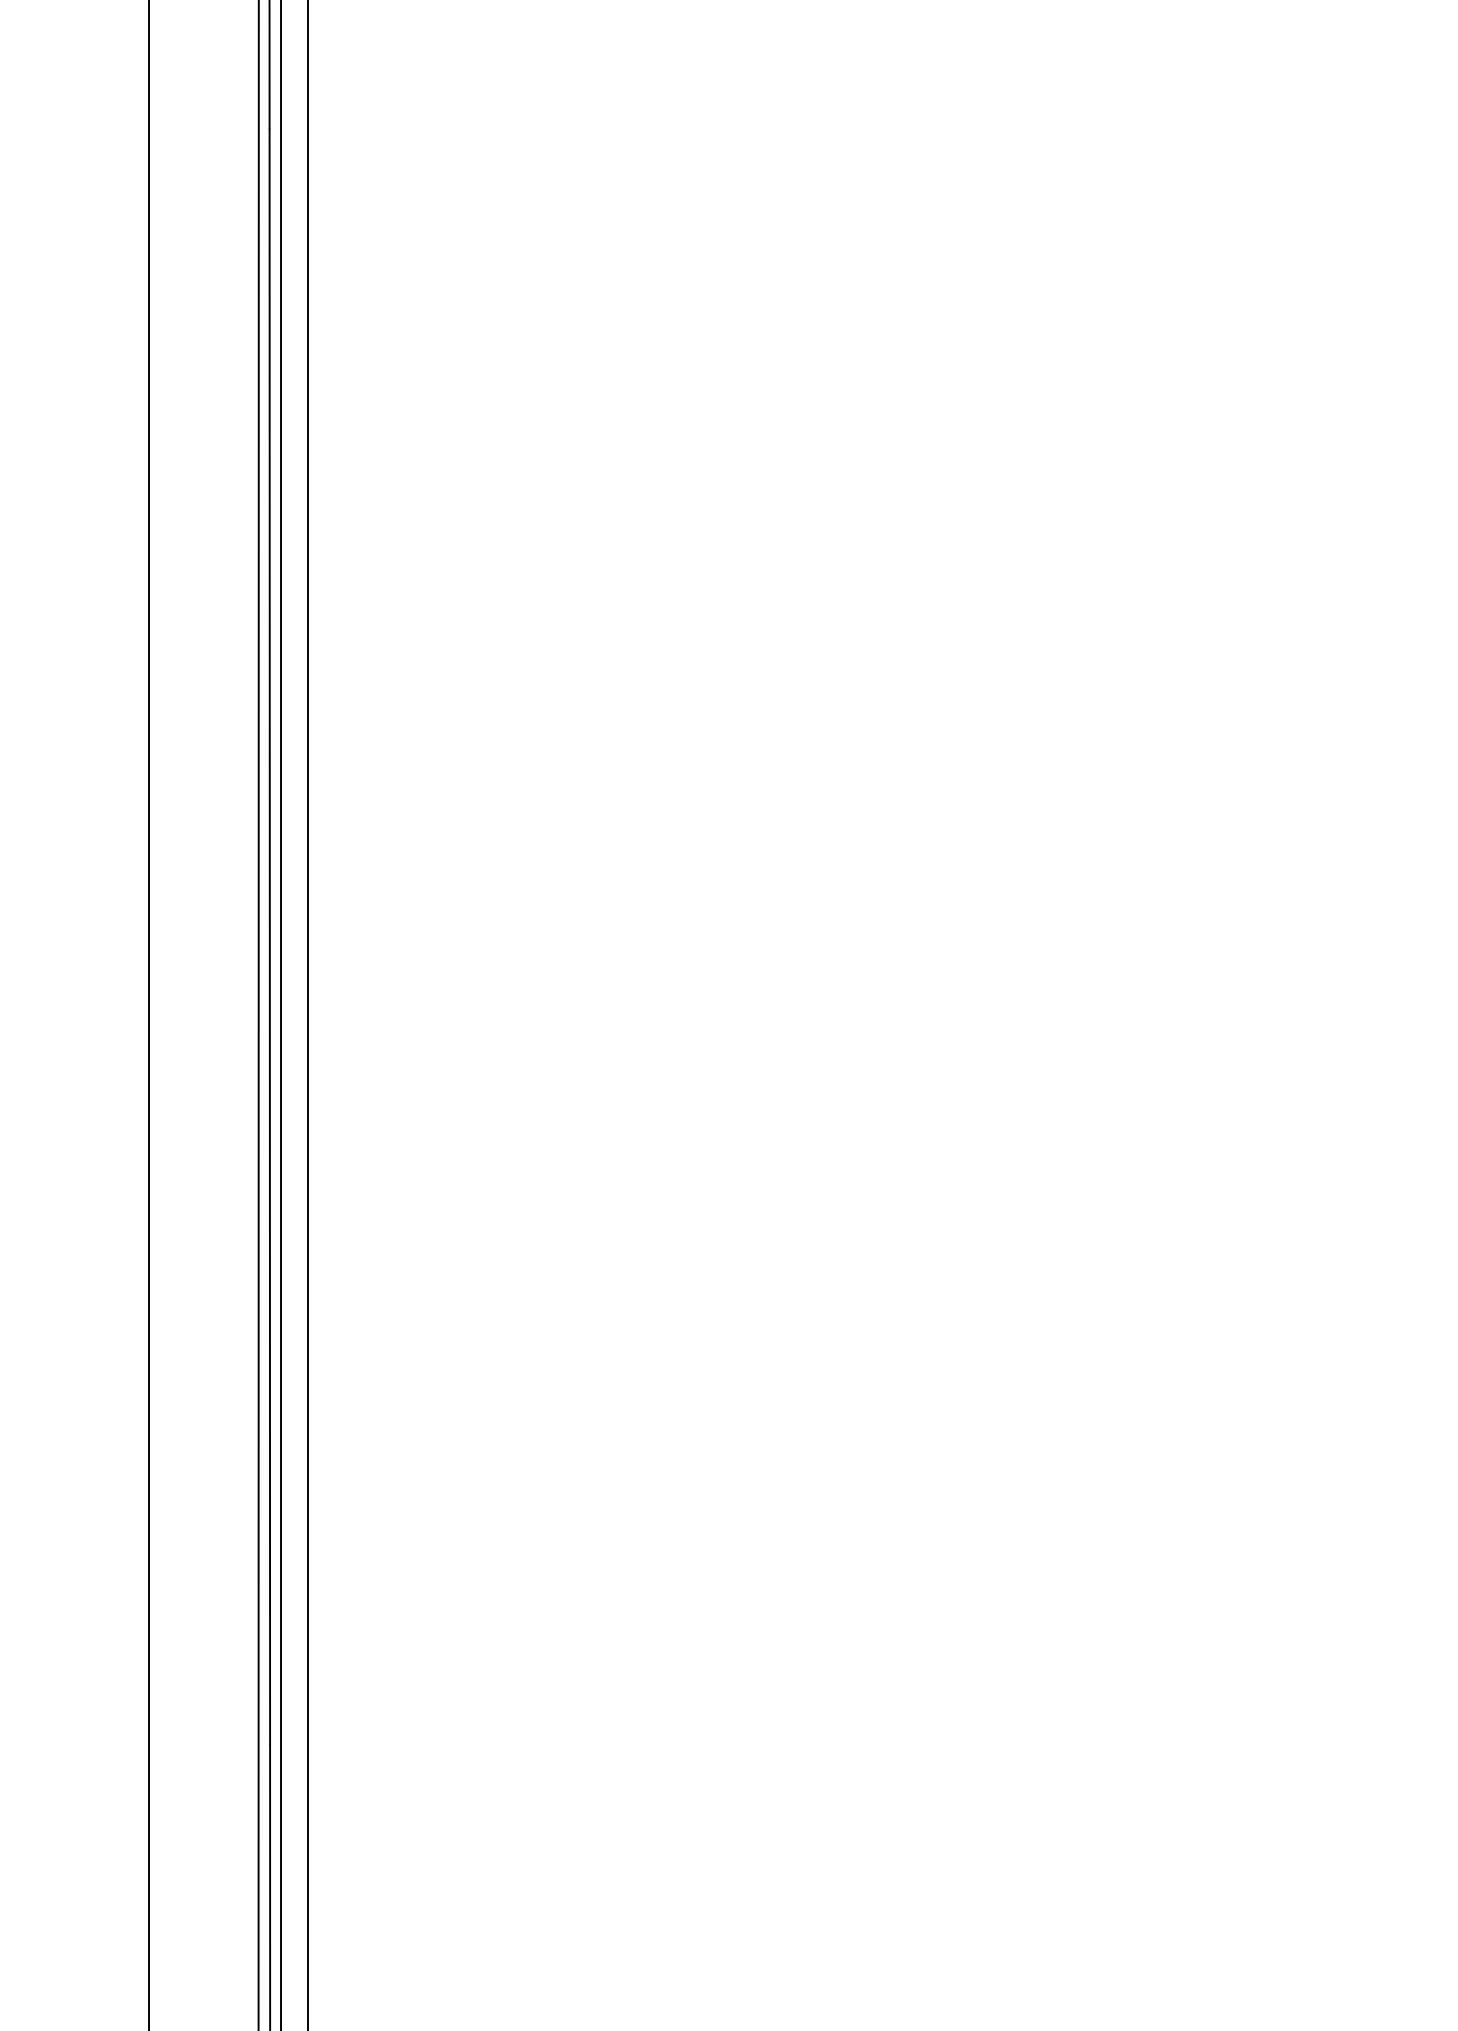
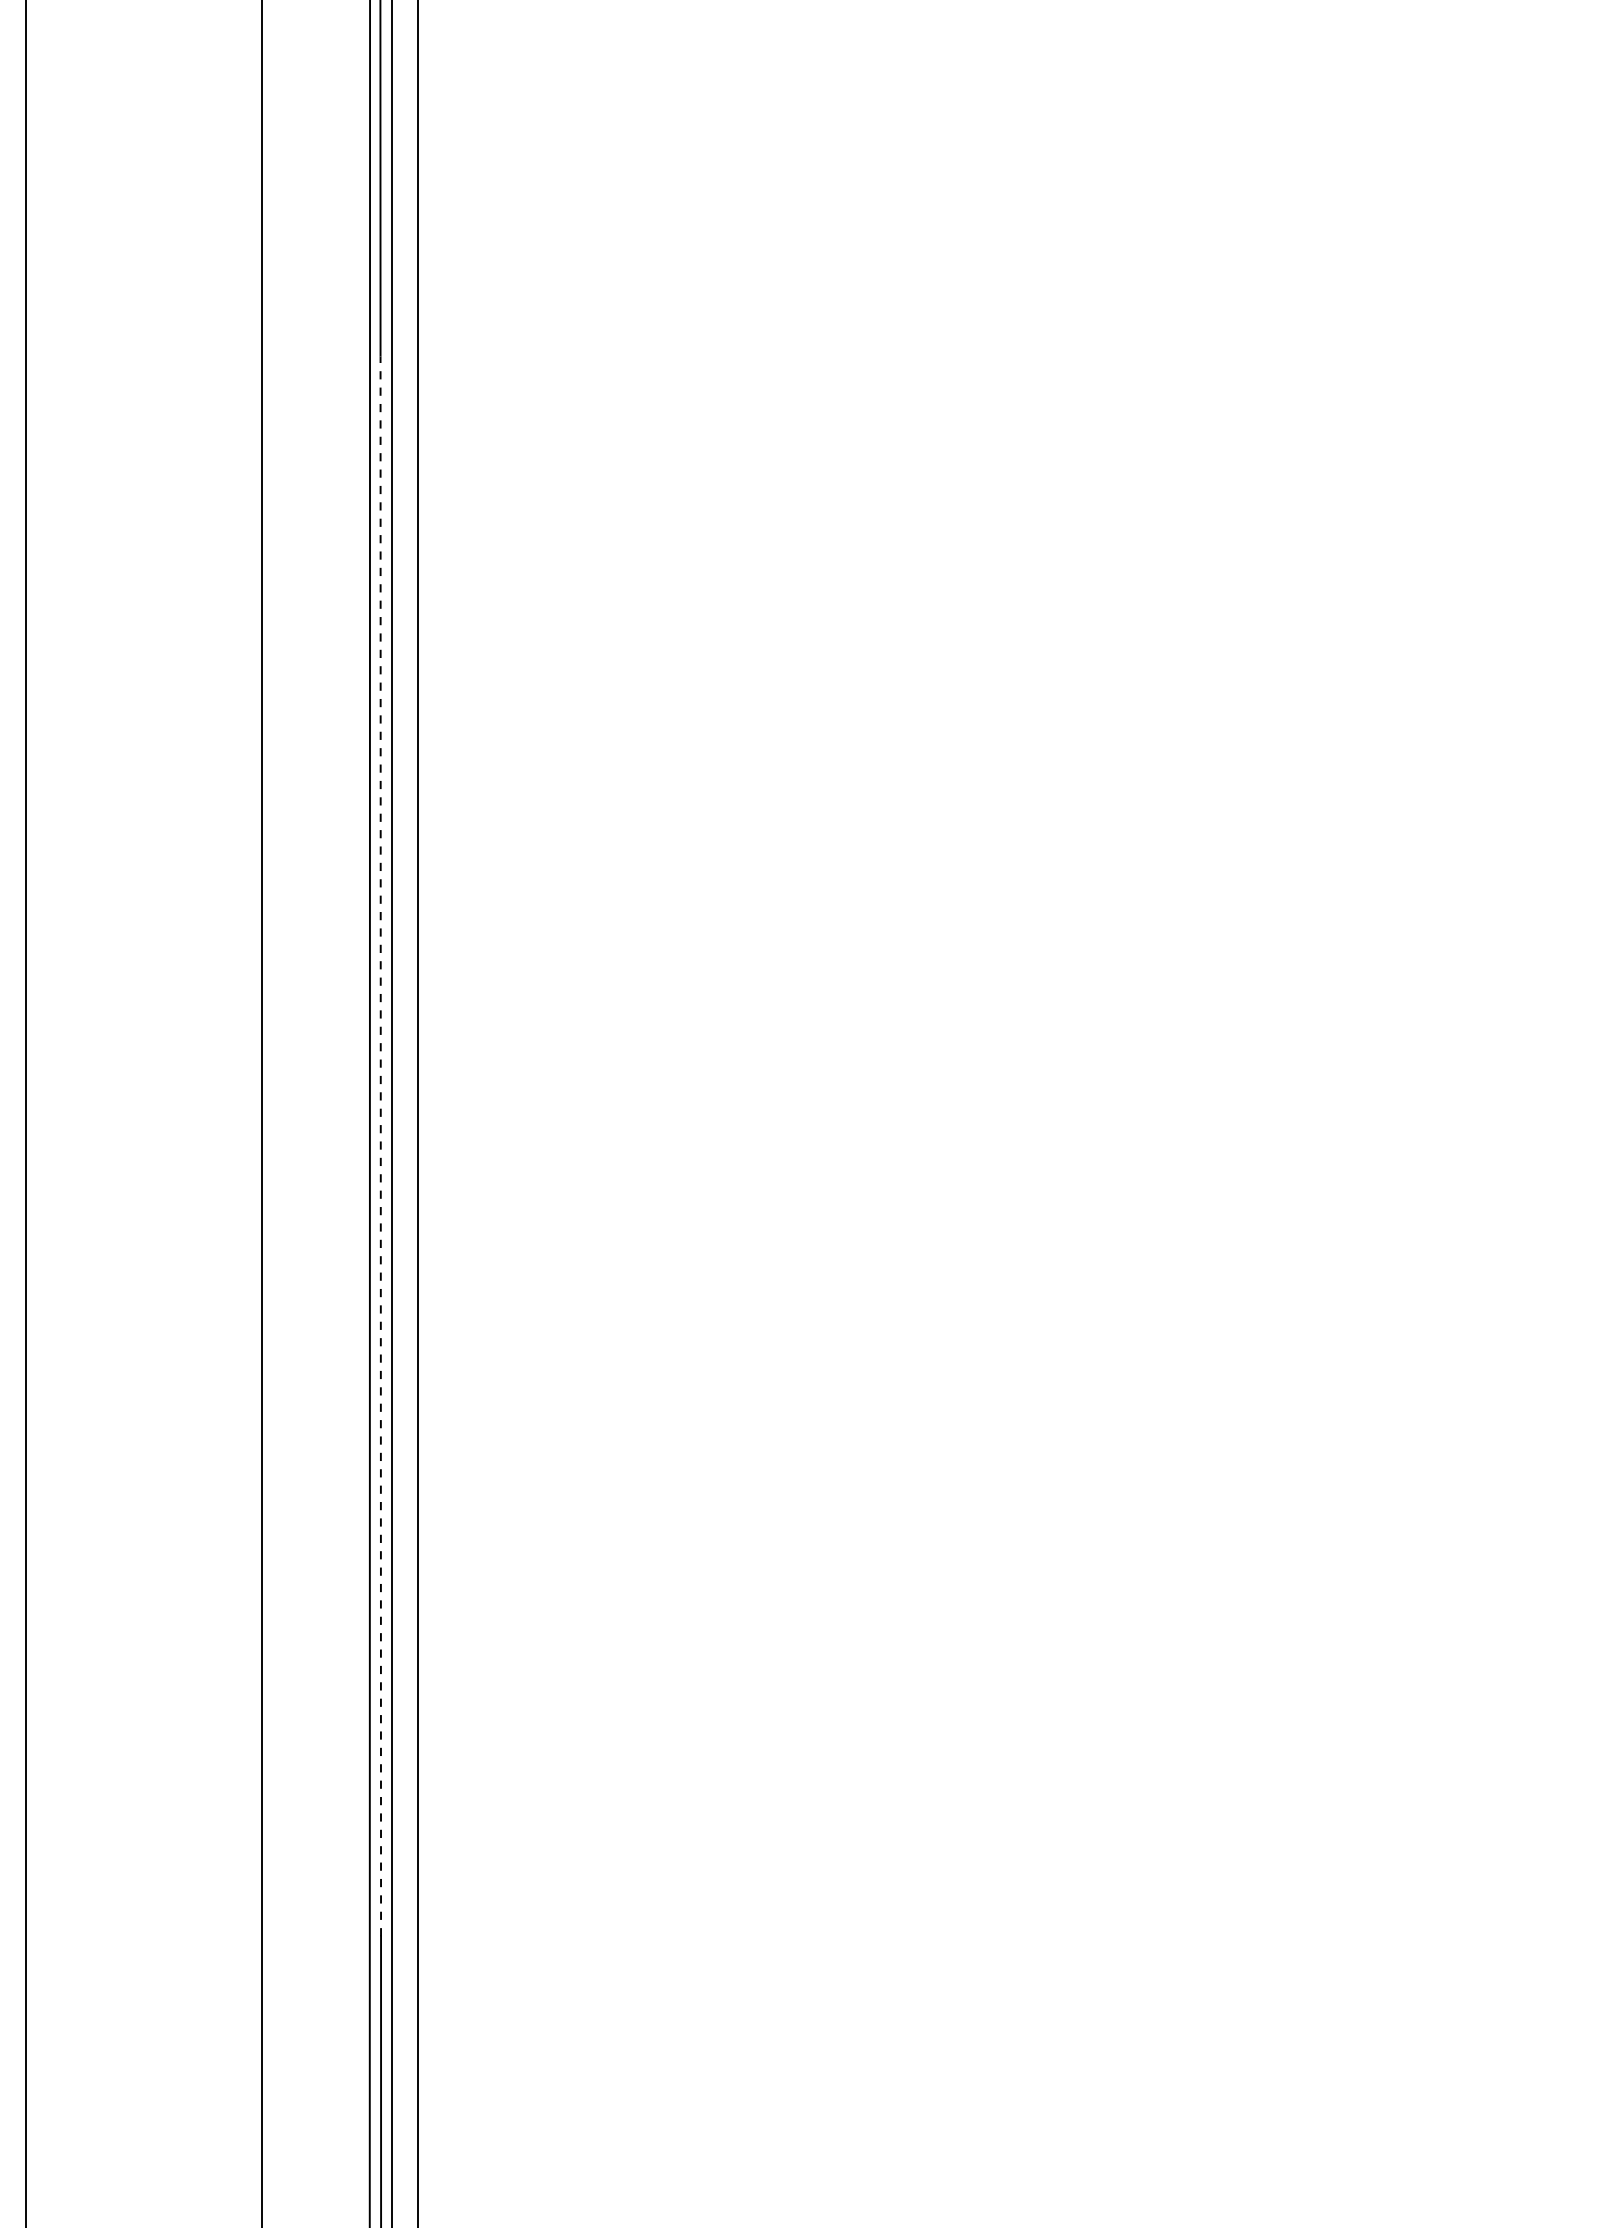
line: (269, 937) -> (380, 1146), solid -> dashed

